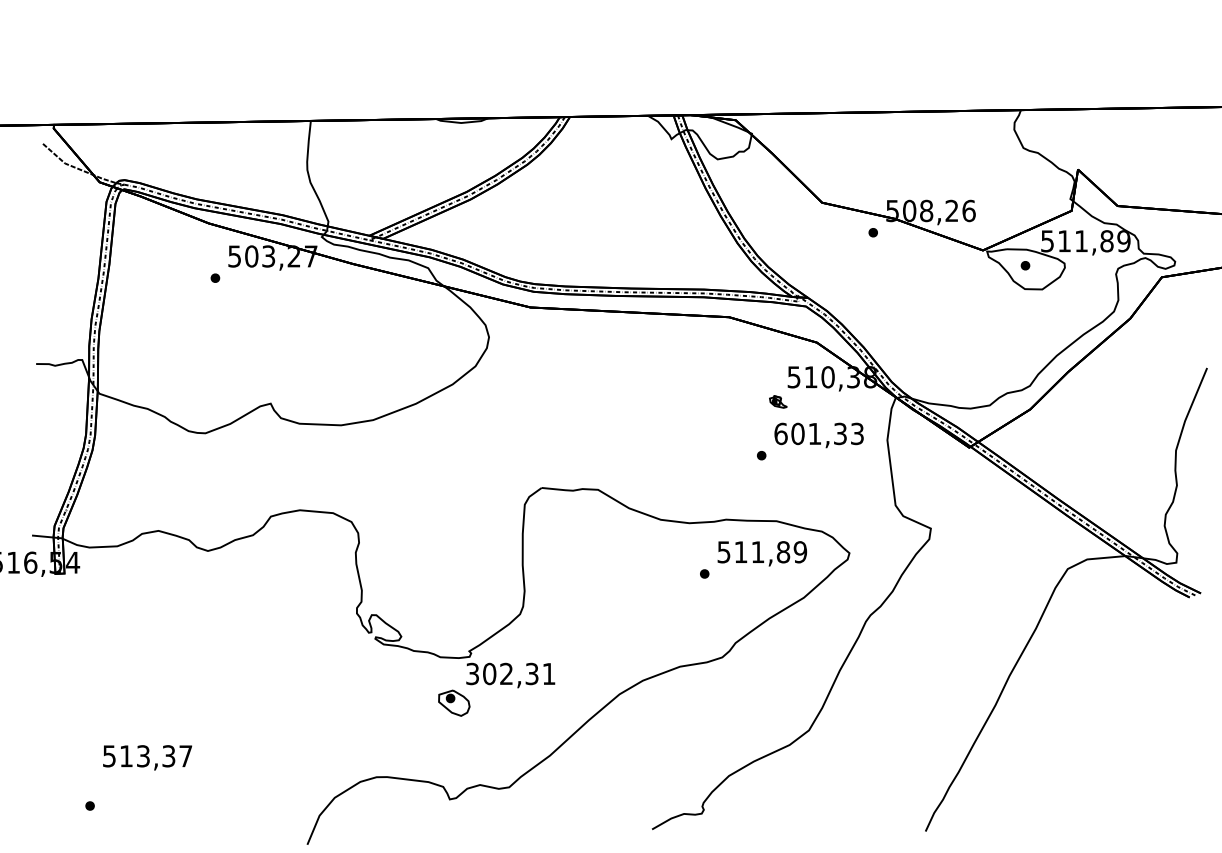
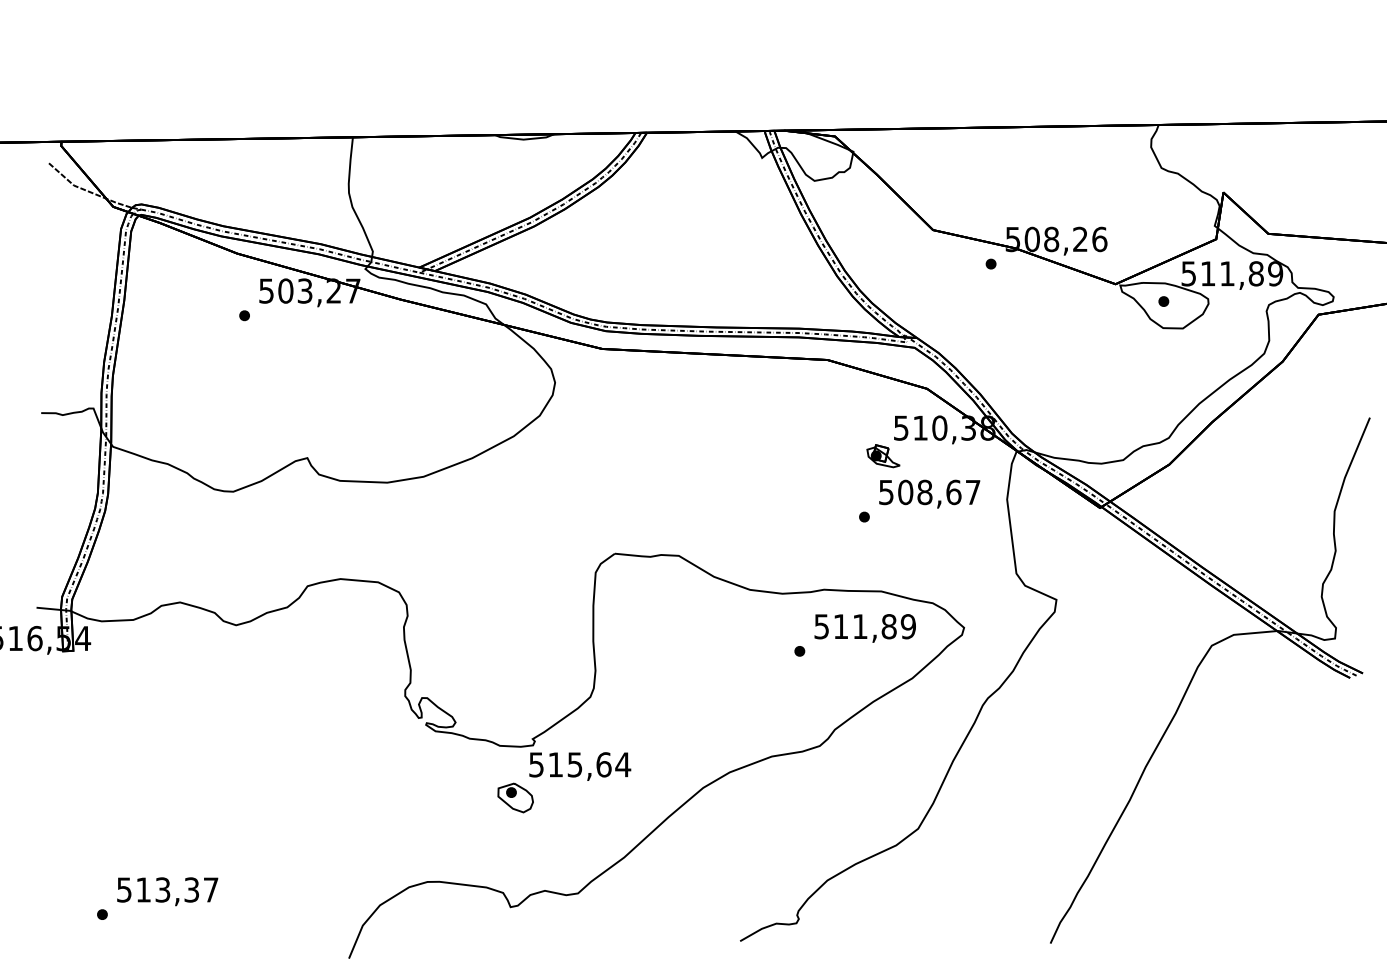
part: (778, 401) -> (883, 455), size x1.67
text: (818, 433) -> (928, 491), 601,33 -> 508,67
text: (511, 673) -> (580, 764), 302,31 -> 515,64
text: (147, 757) -> (167, 891), moved

